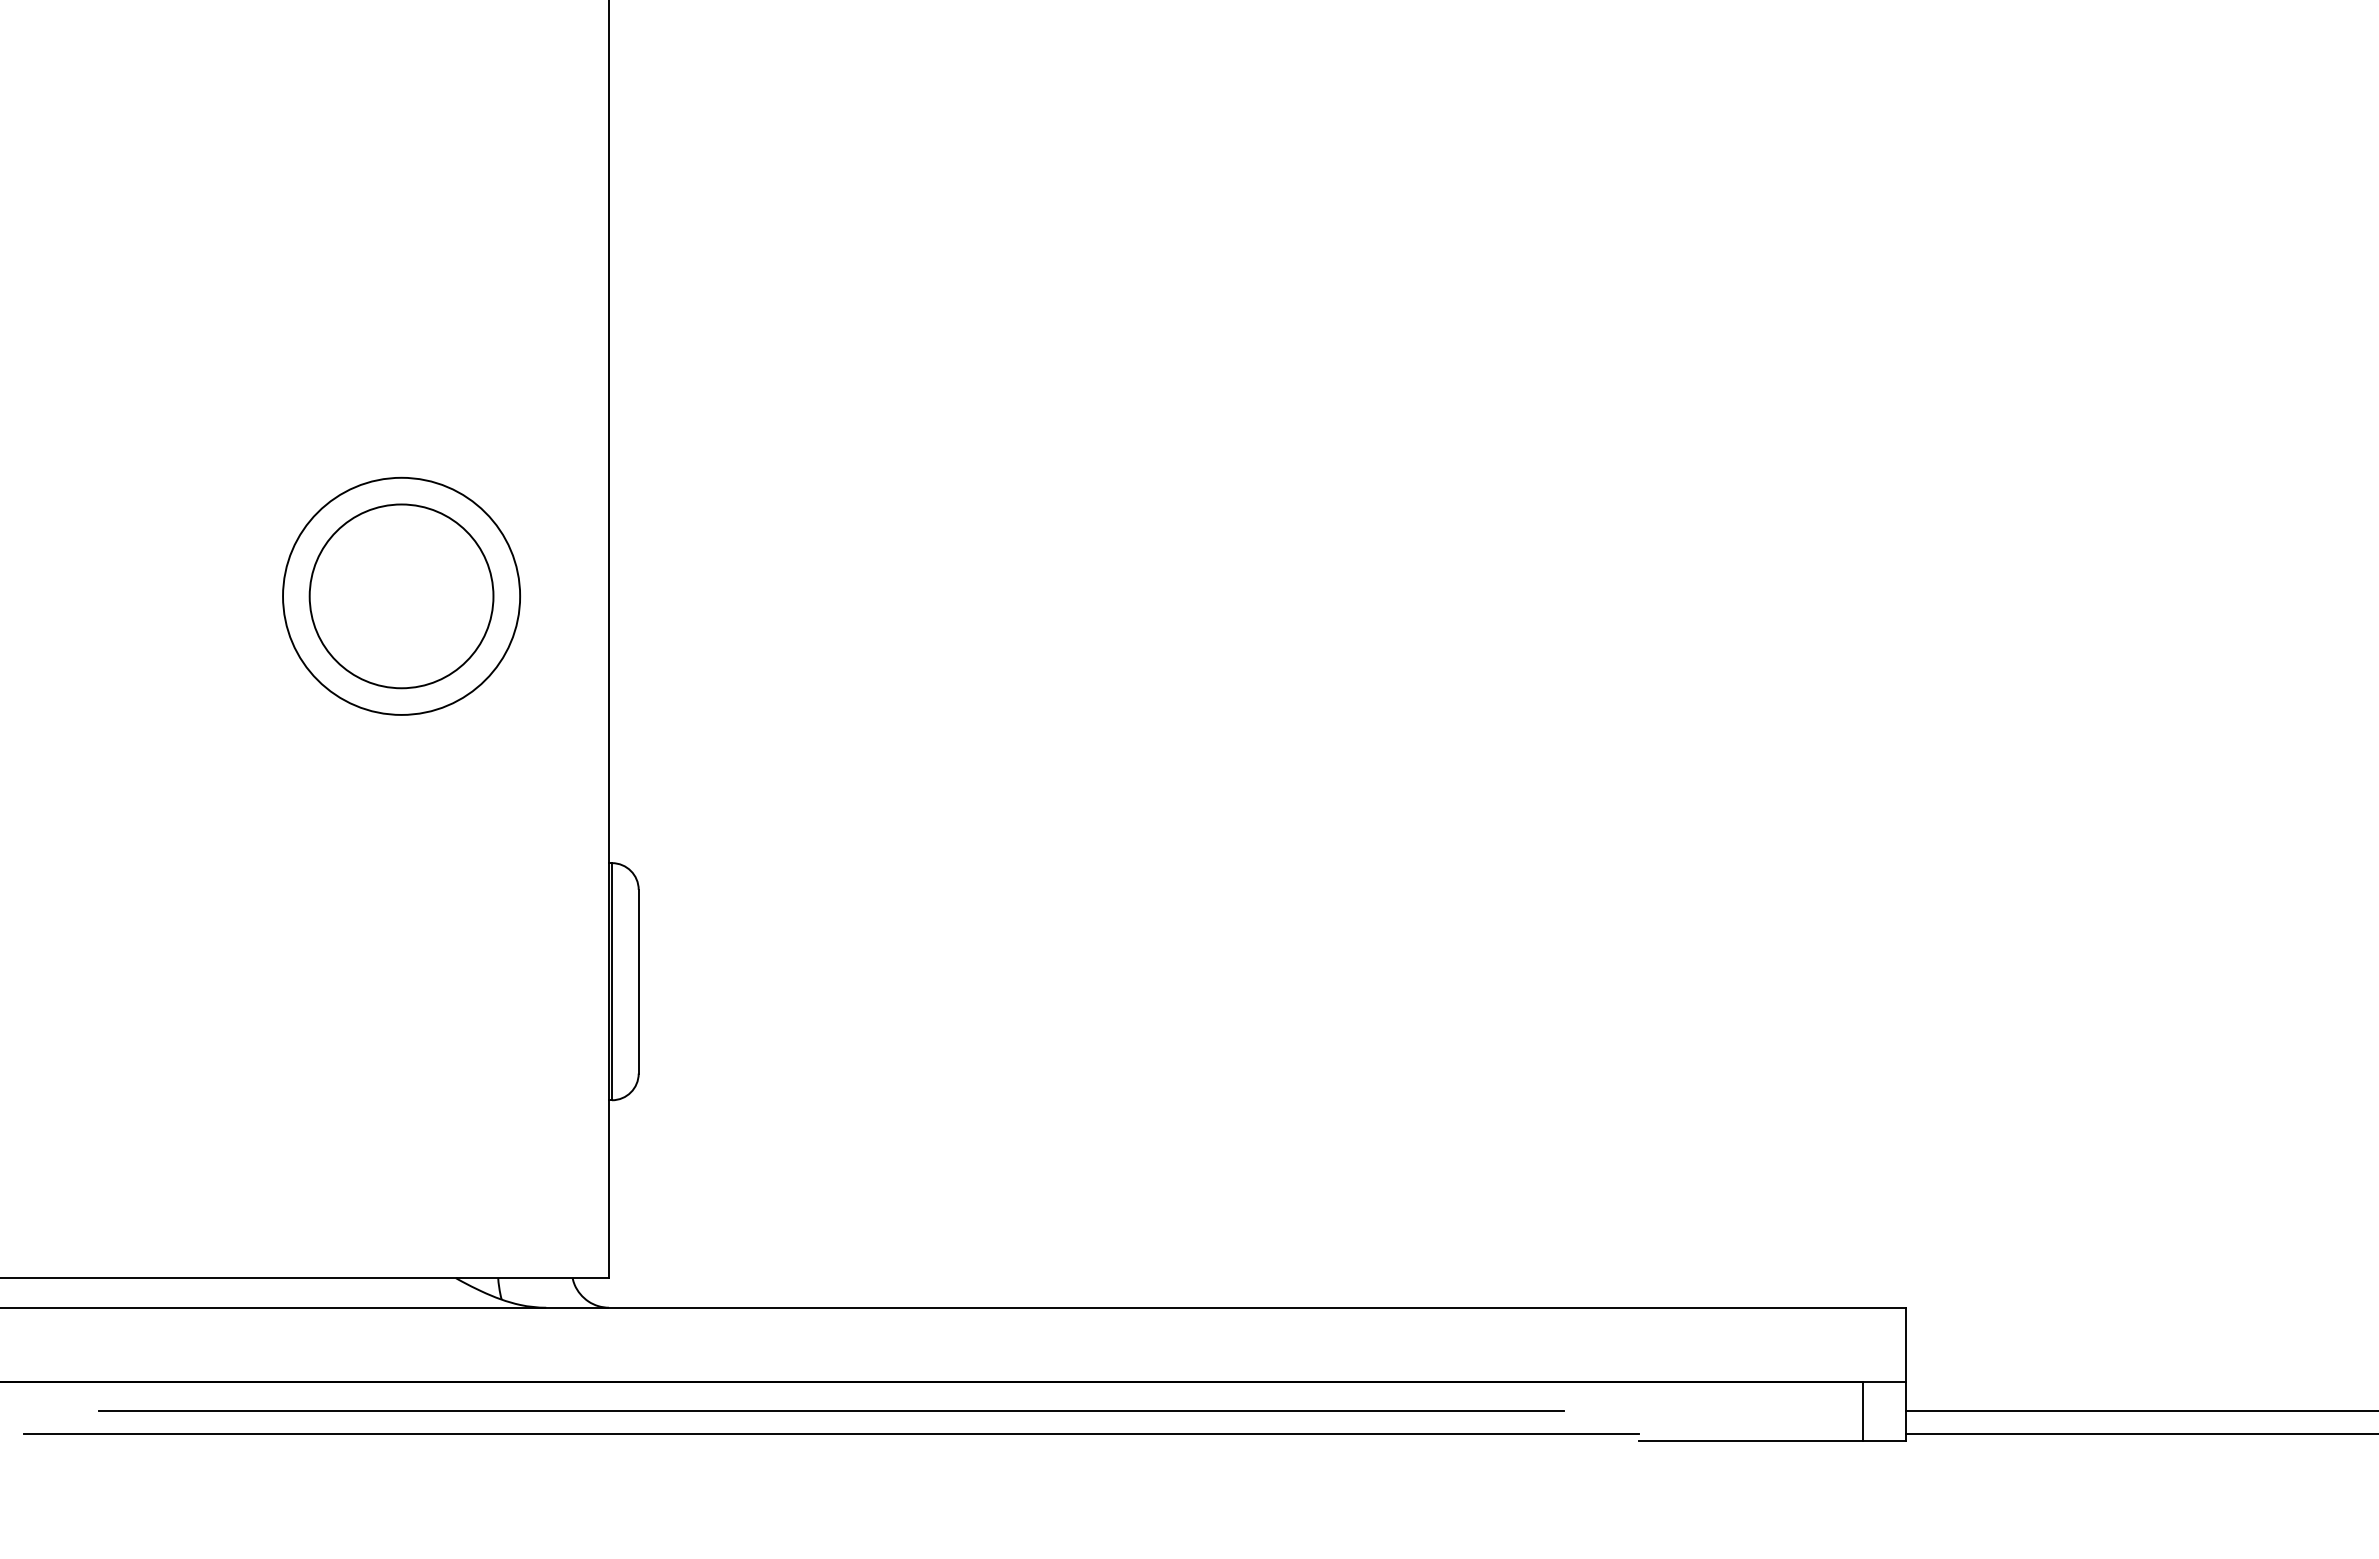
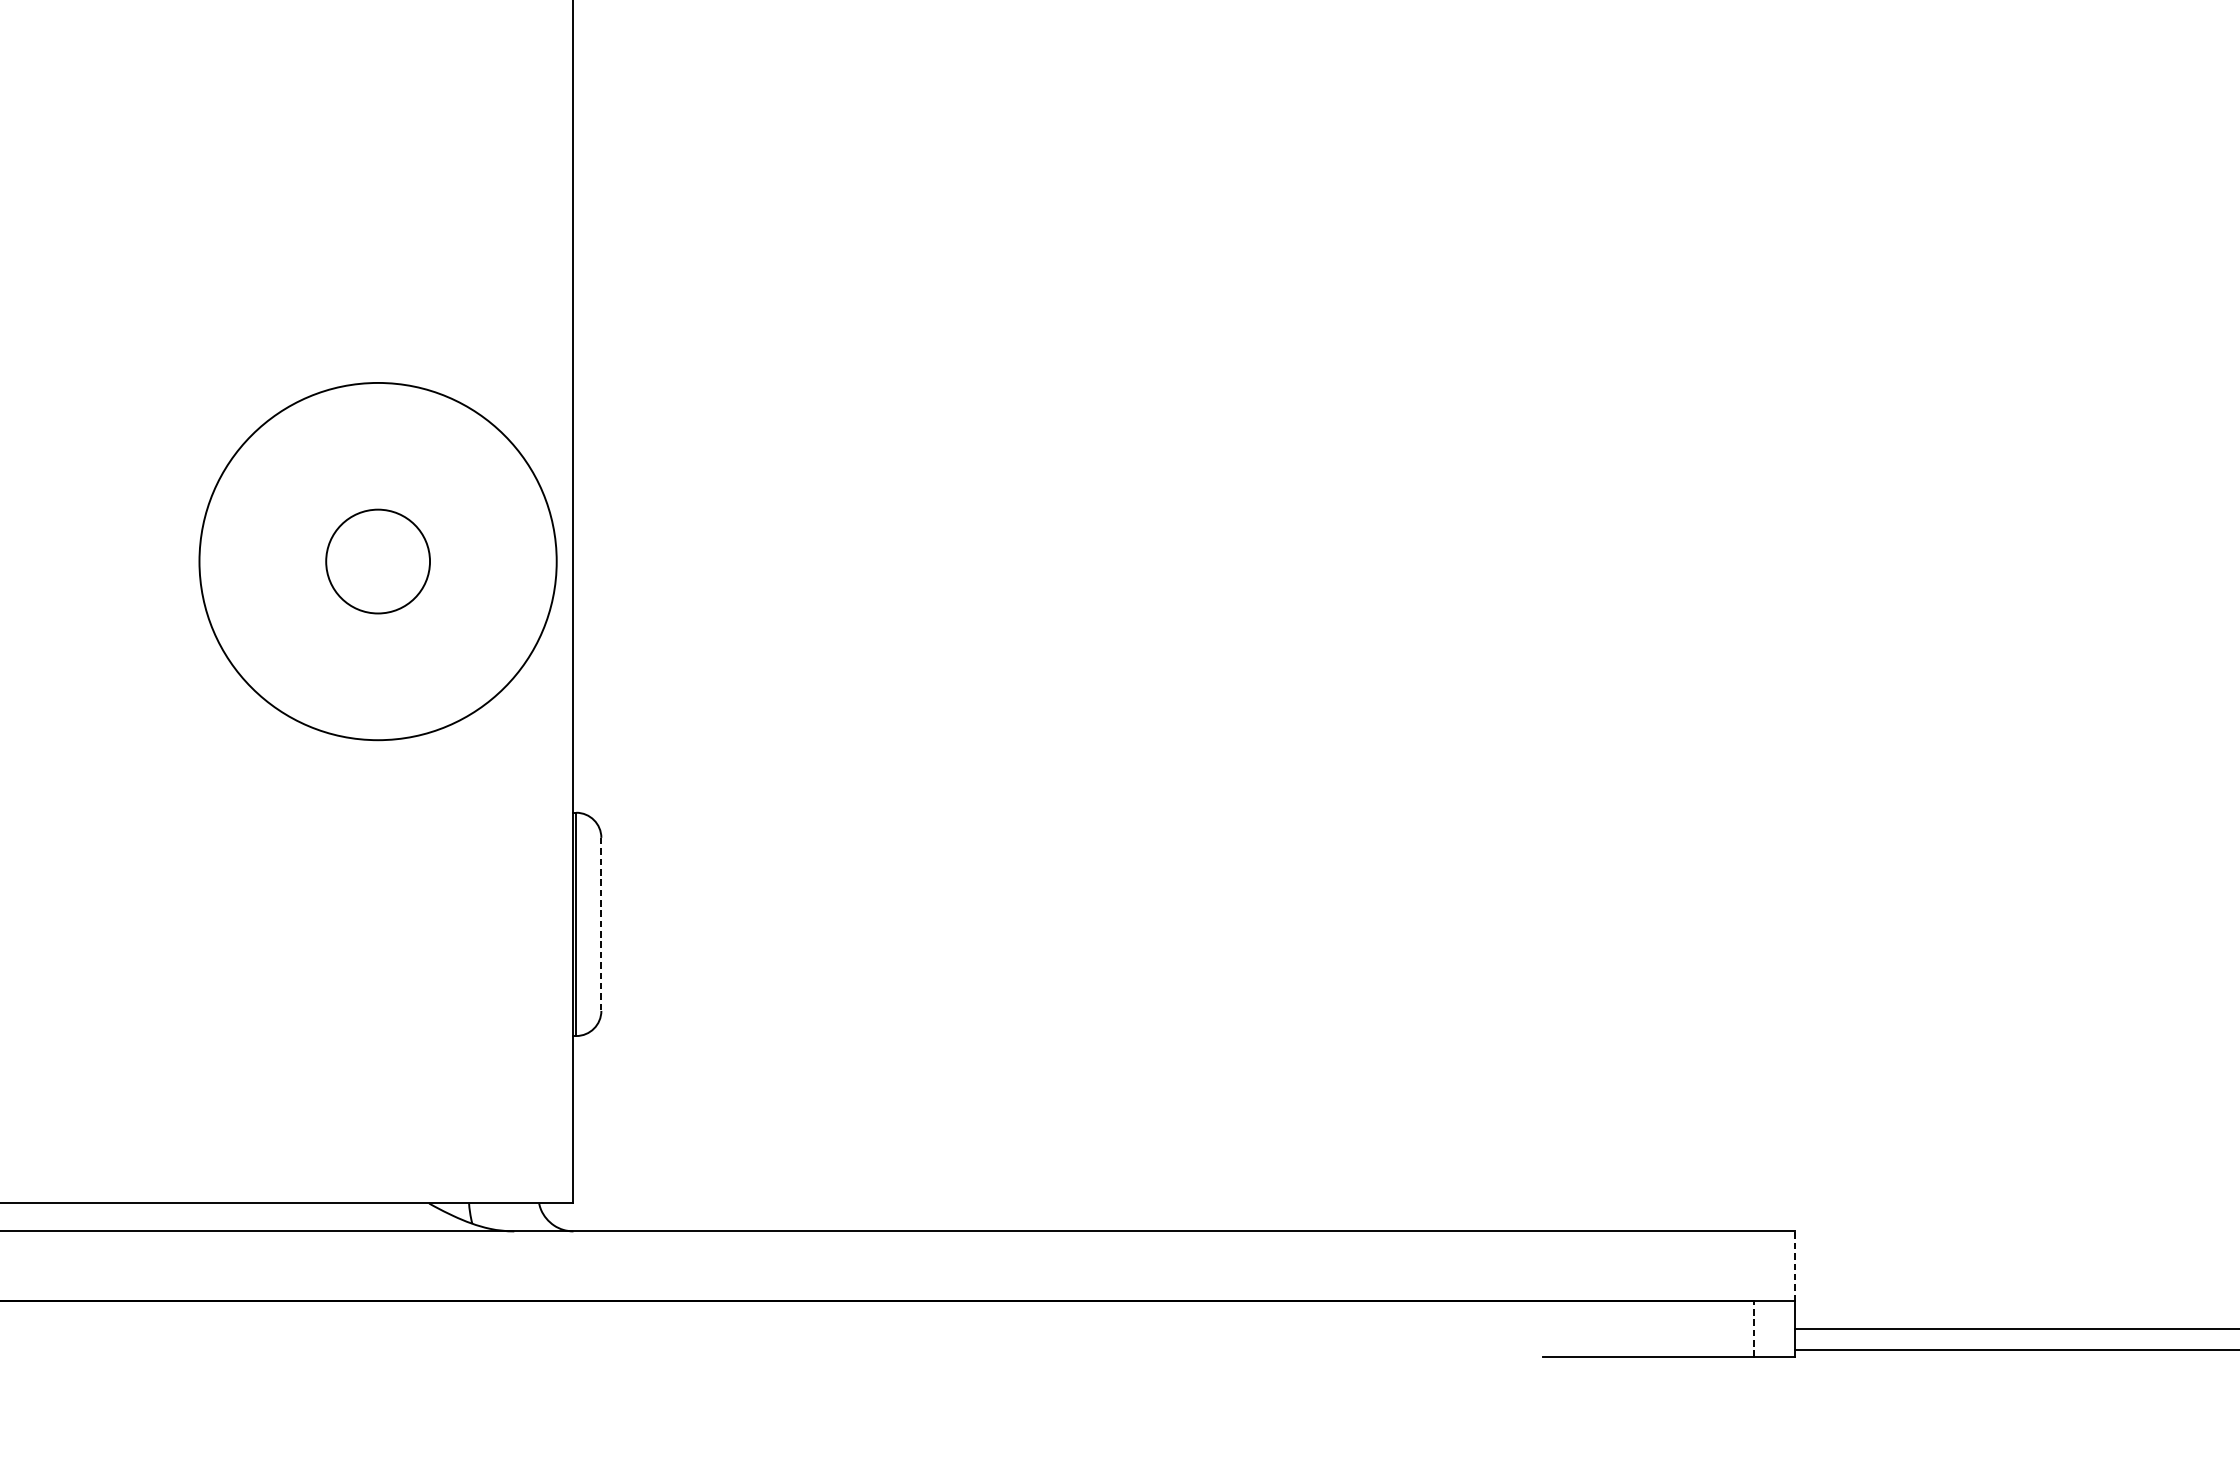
circle: (401, 595) -> (378, 560), size x1.6
circle: (401, 596) -> (378, 561), size x0.6
line: (638, 981) -> (601, 924), solid -> dashed
line: (1905, 1344) -> (1794, 1266), solid -> dashed
line: (831, 1411) -> (782, 1329), removed
line: (1862, 1411) -> (1753, 1329), solid -> dashed
line: (831, 1433) -> (782, 1349), removed

